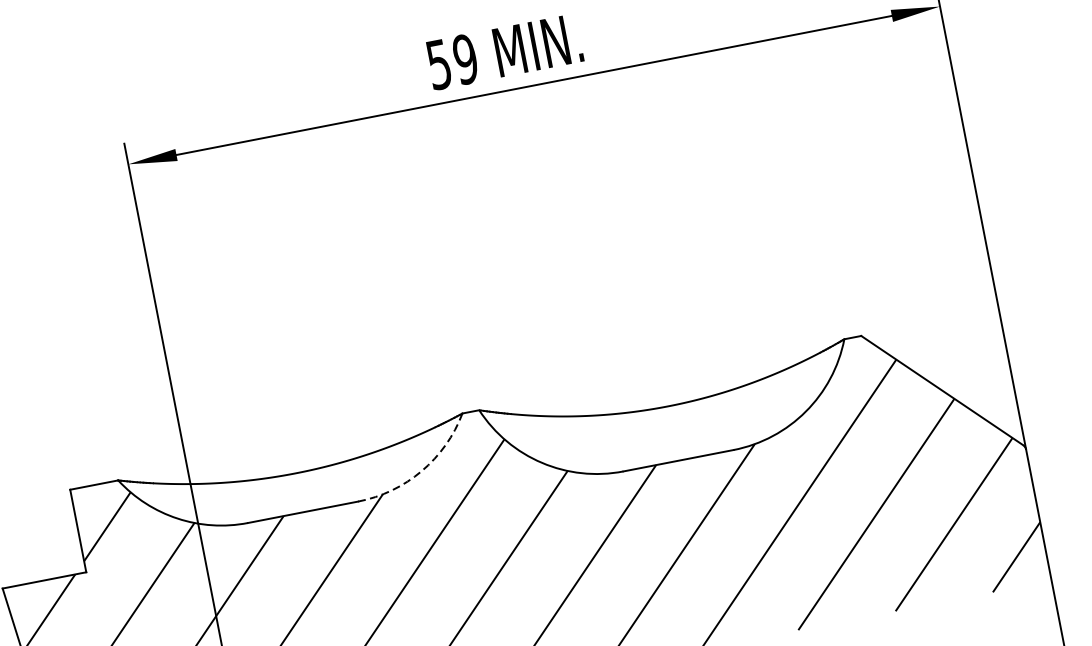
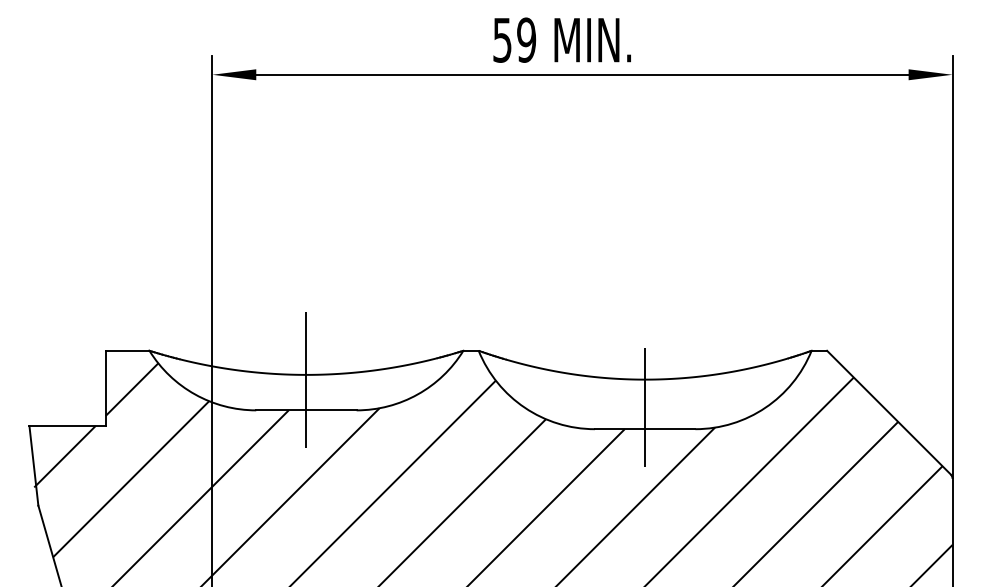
line: (674, 436) -> (645, 407), added
arc: (421, 471) -> (417, 394), dashed -> solid
line: (296, 478) -> (306, 379), added

